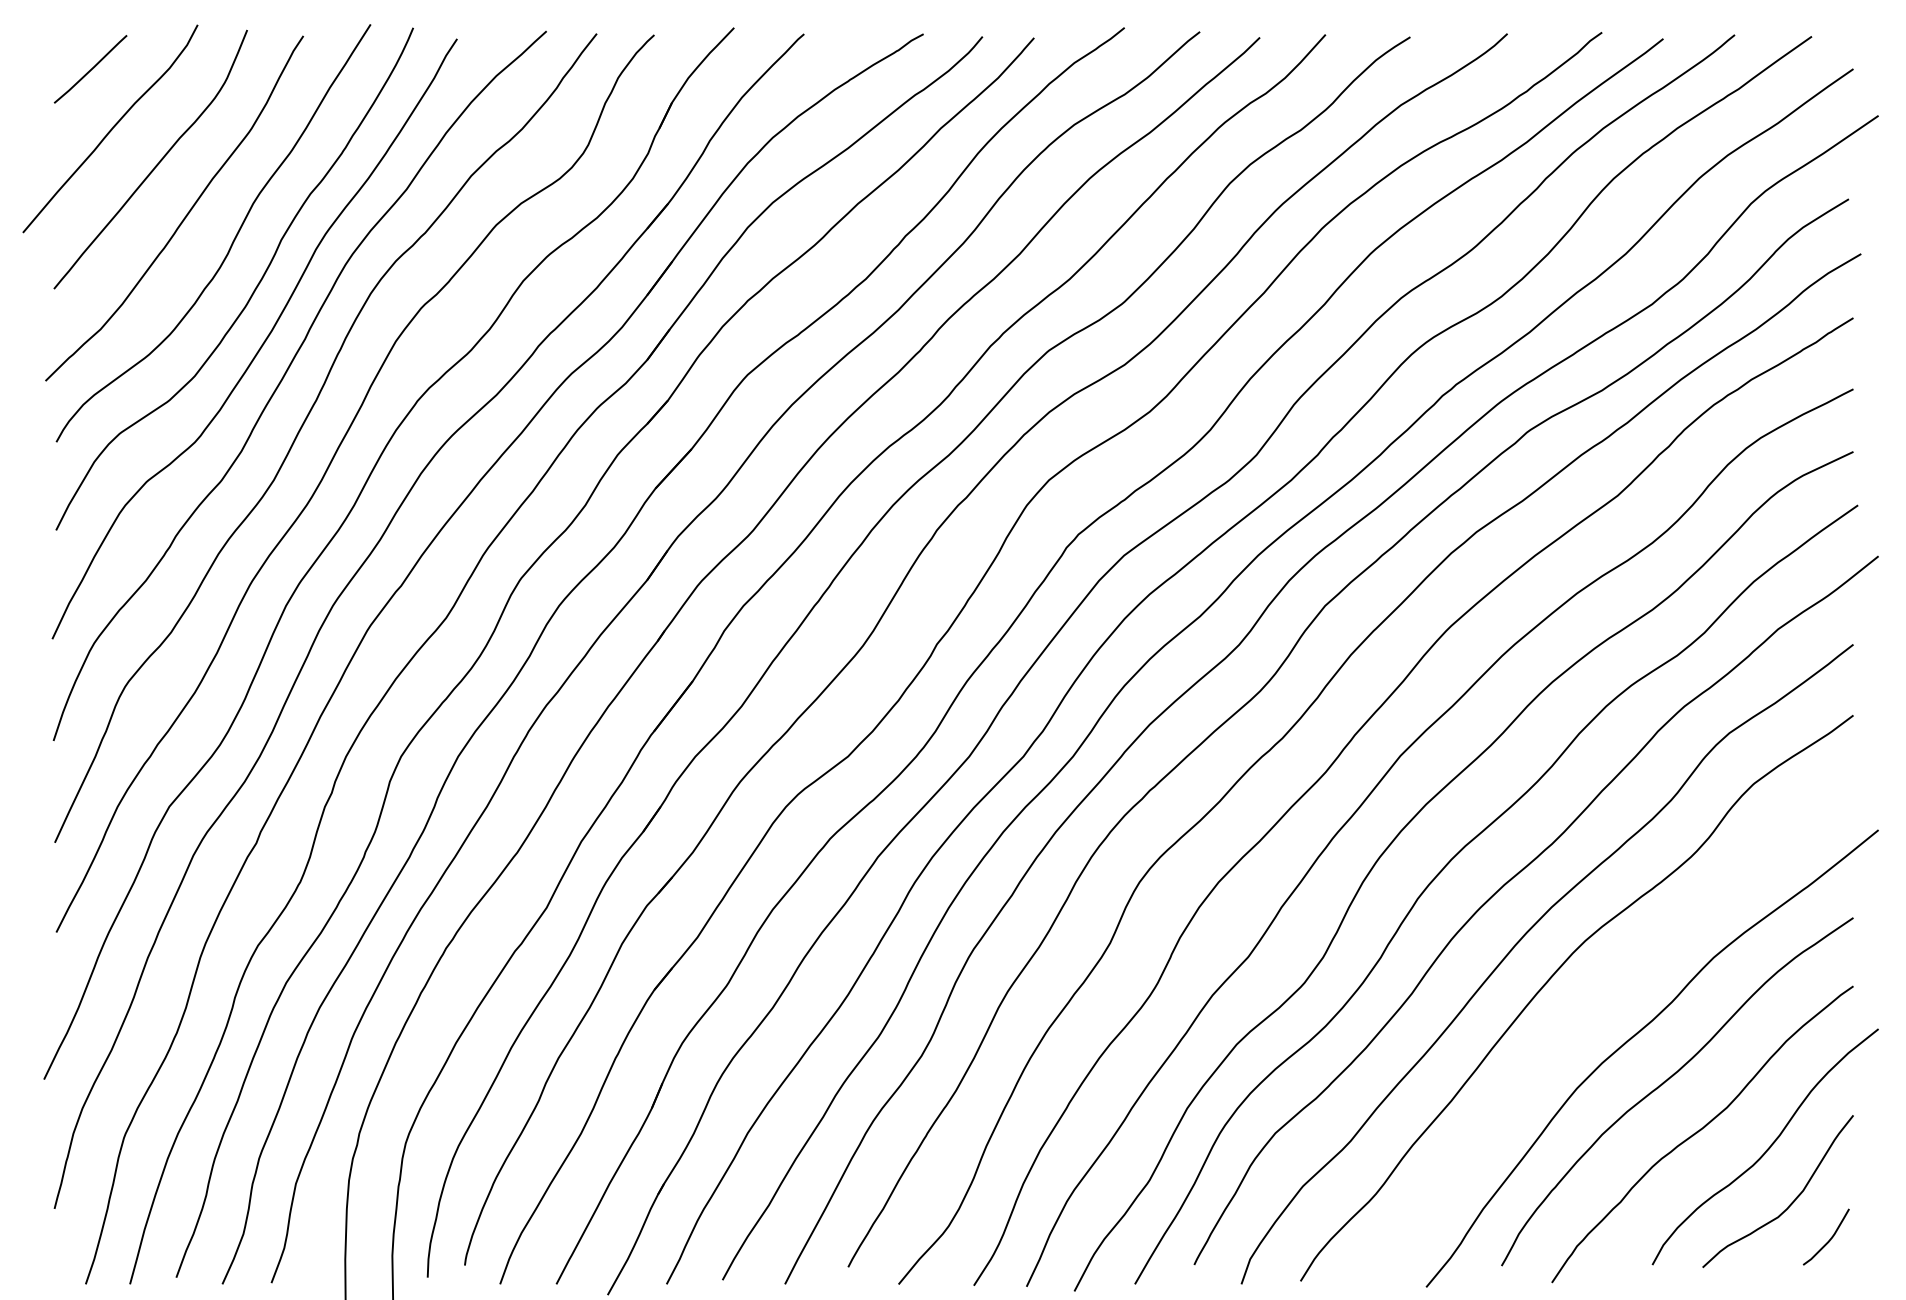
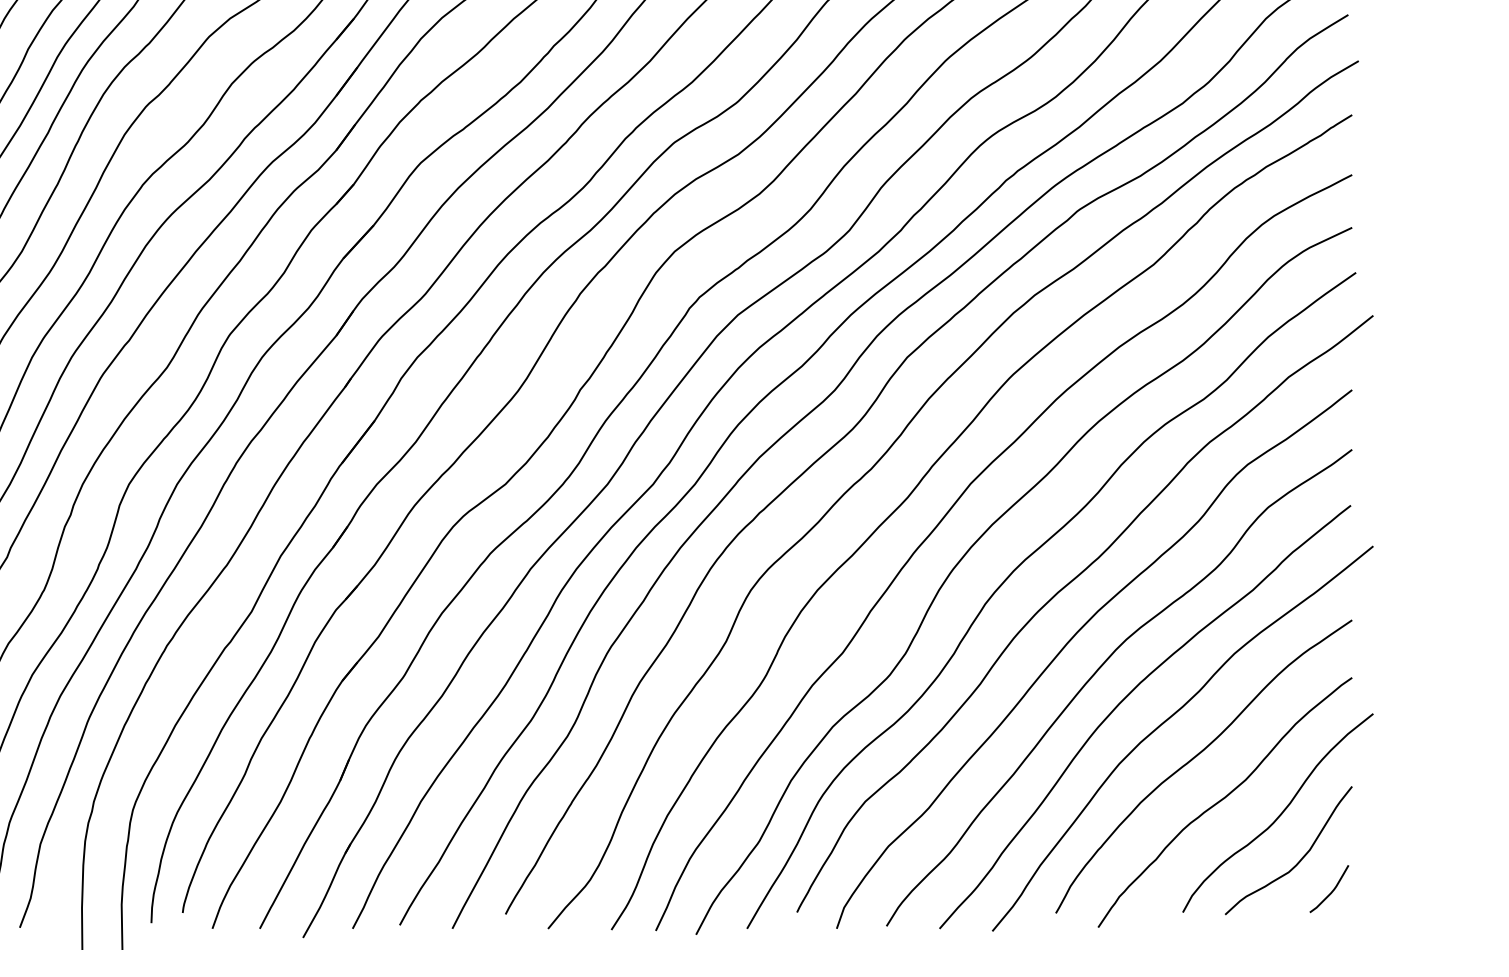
curve: (1585, 1010) -> (1126, 698), added

